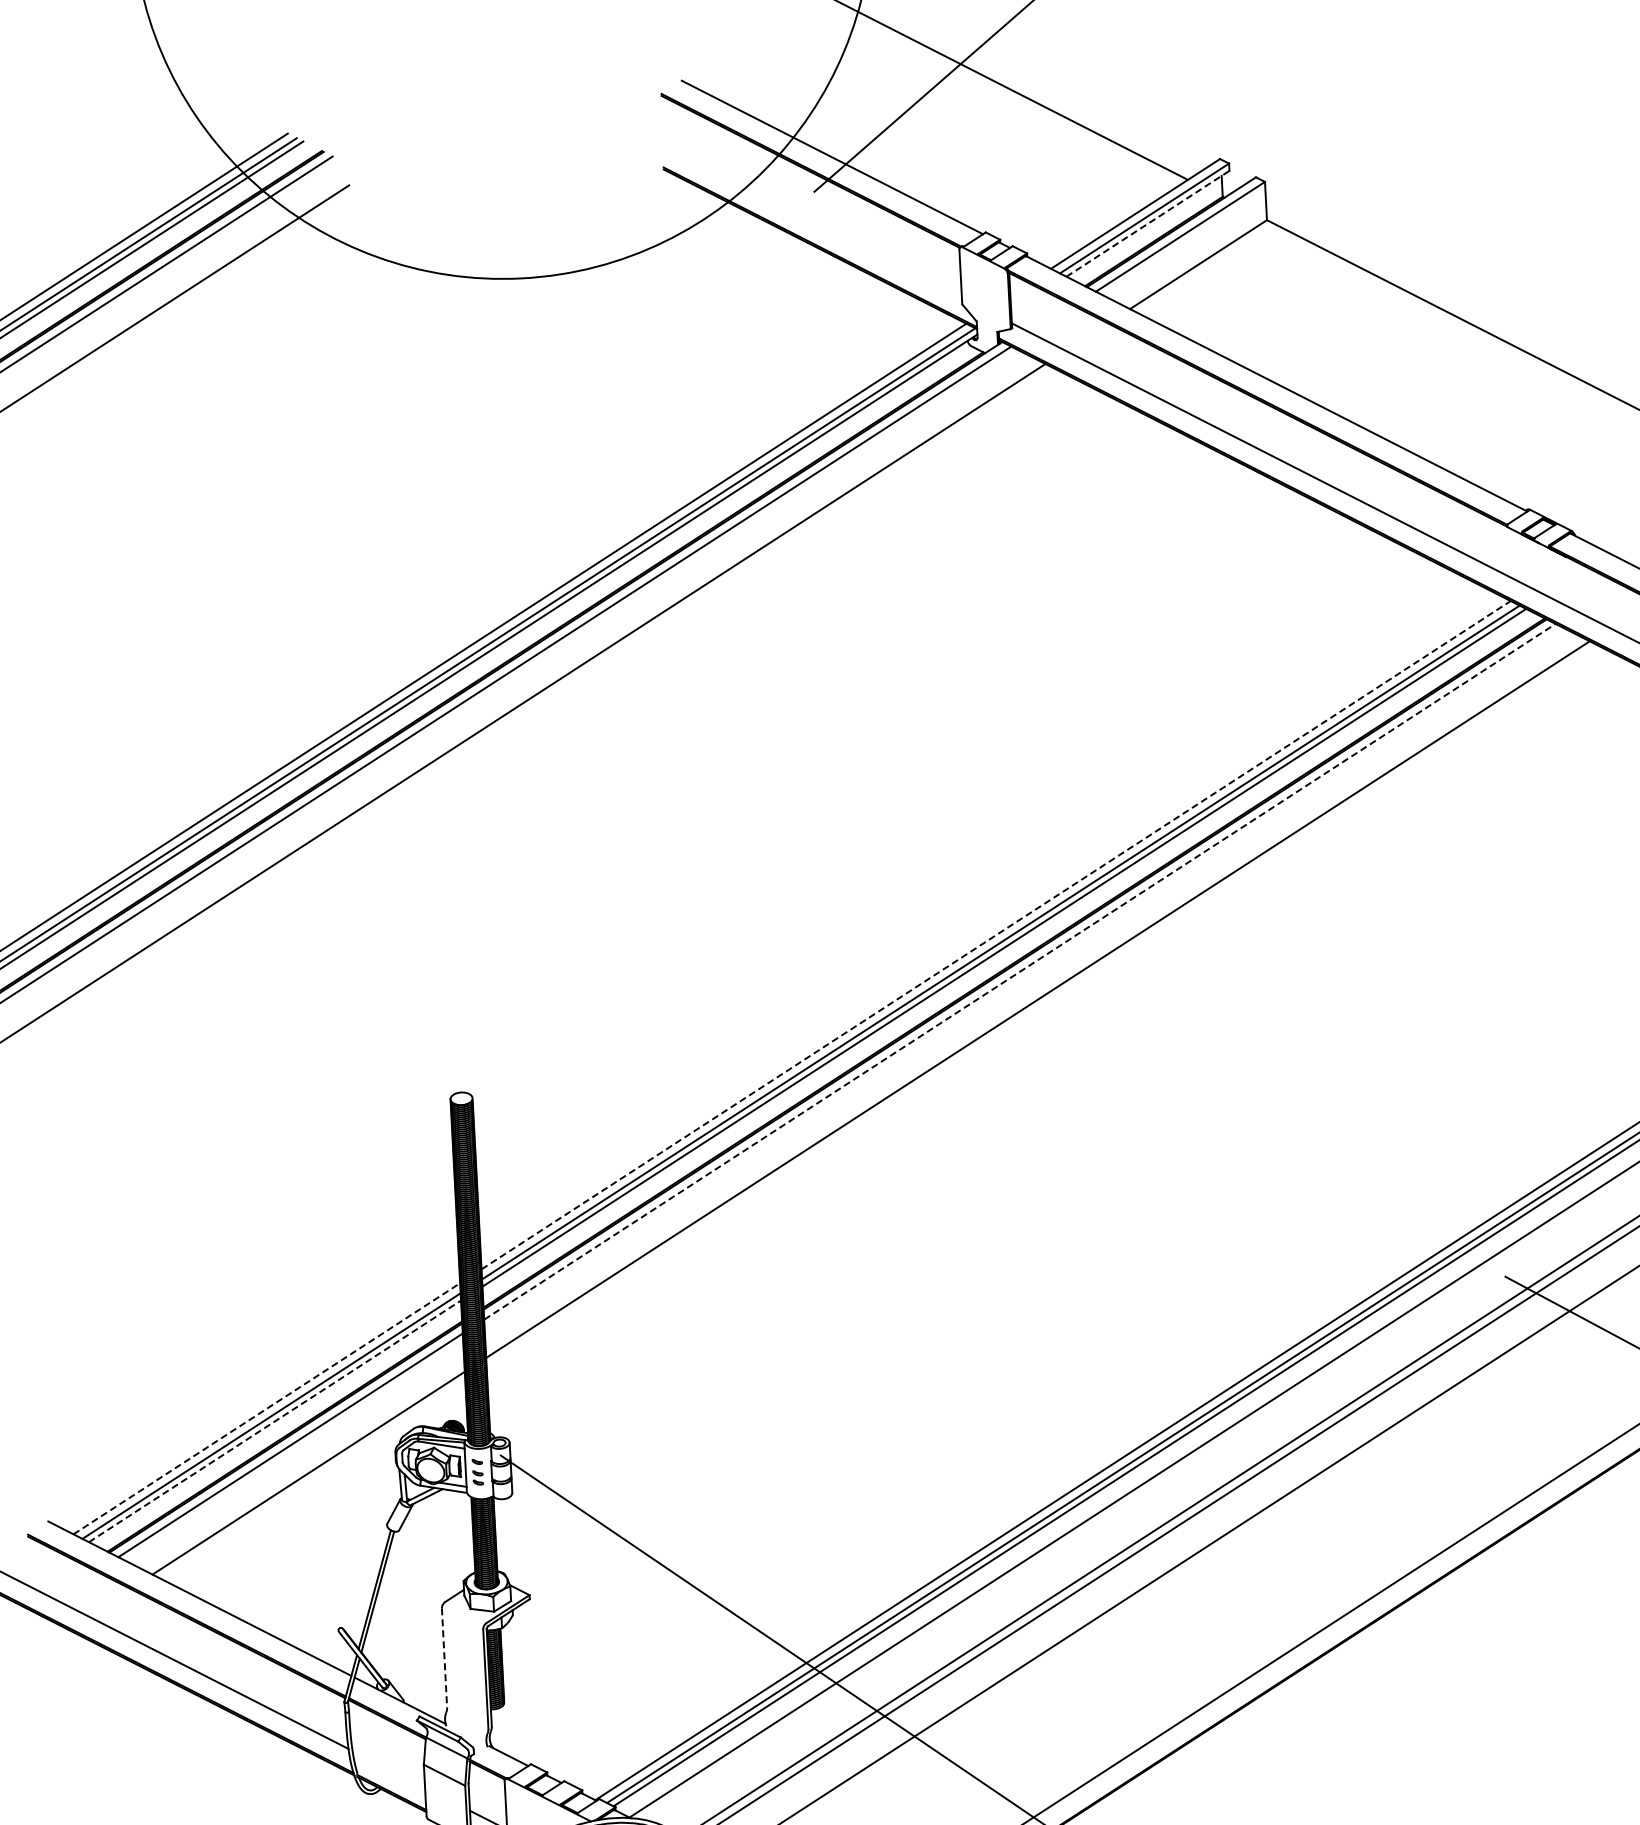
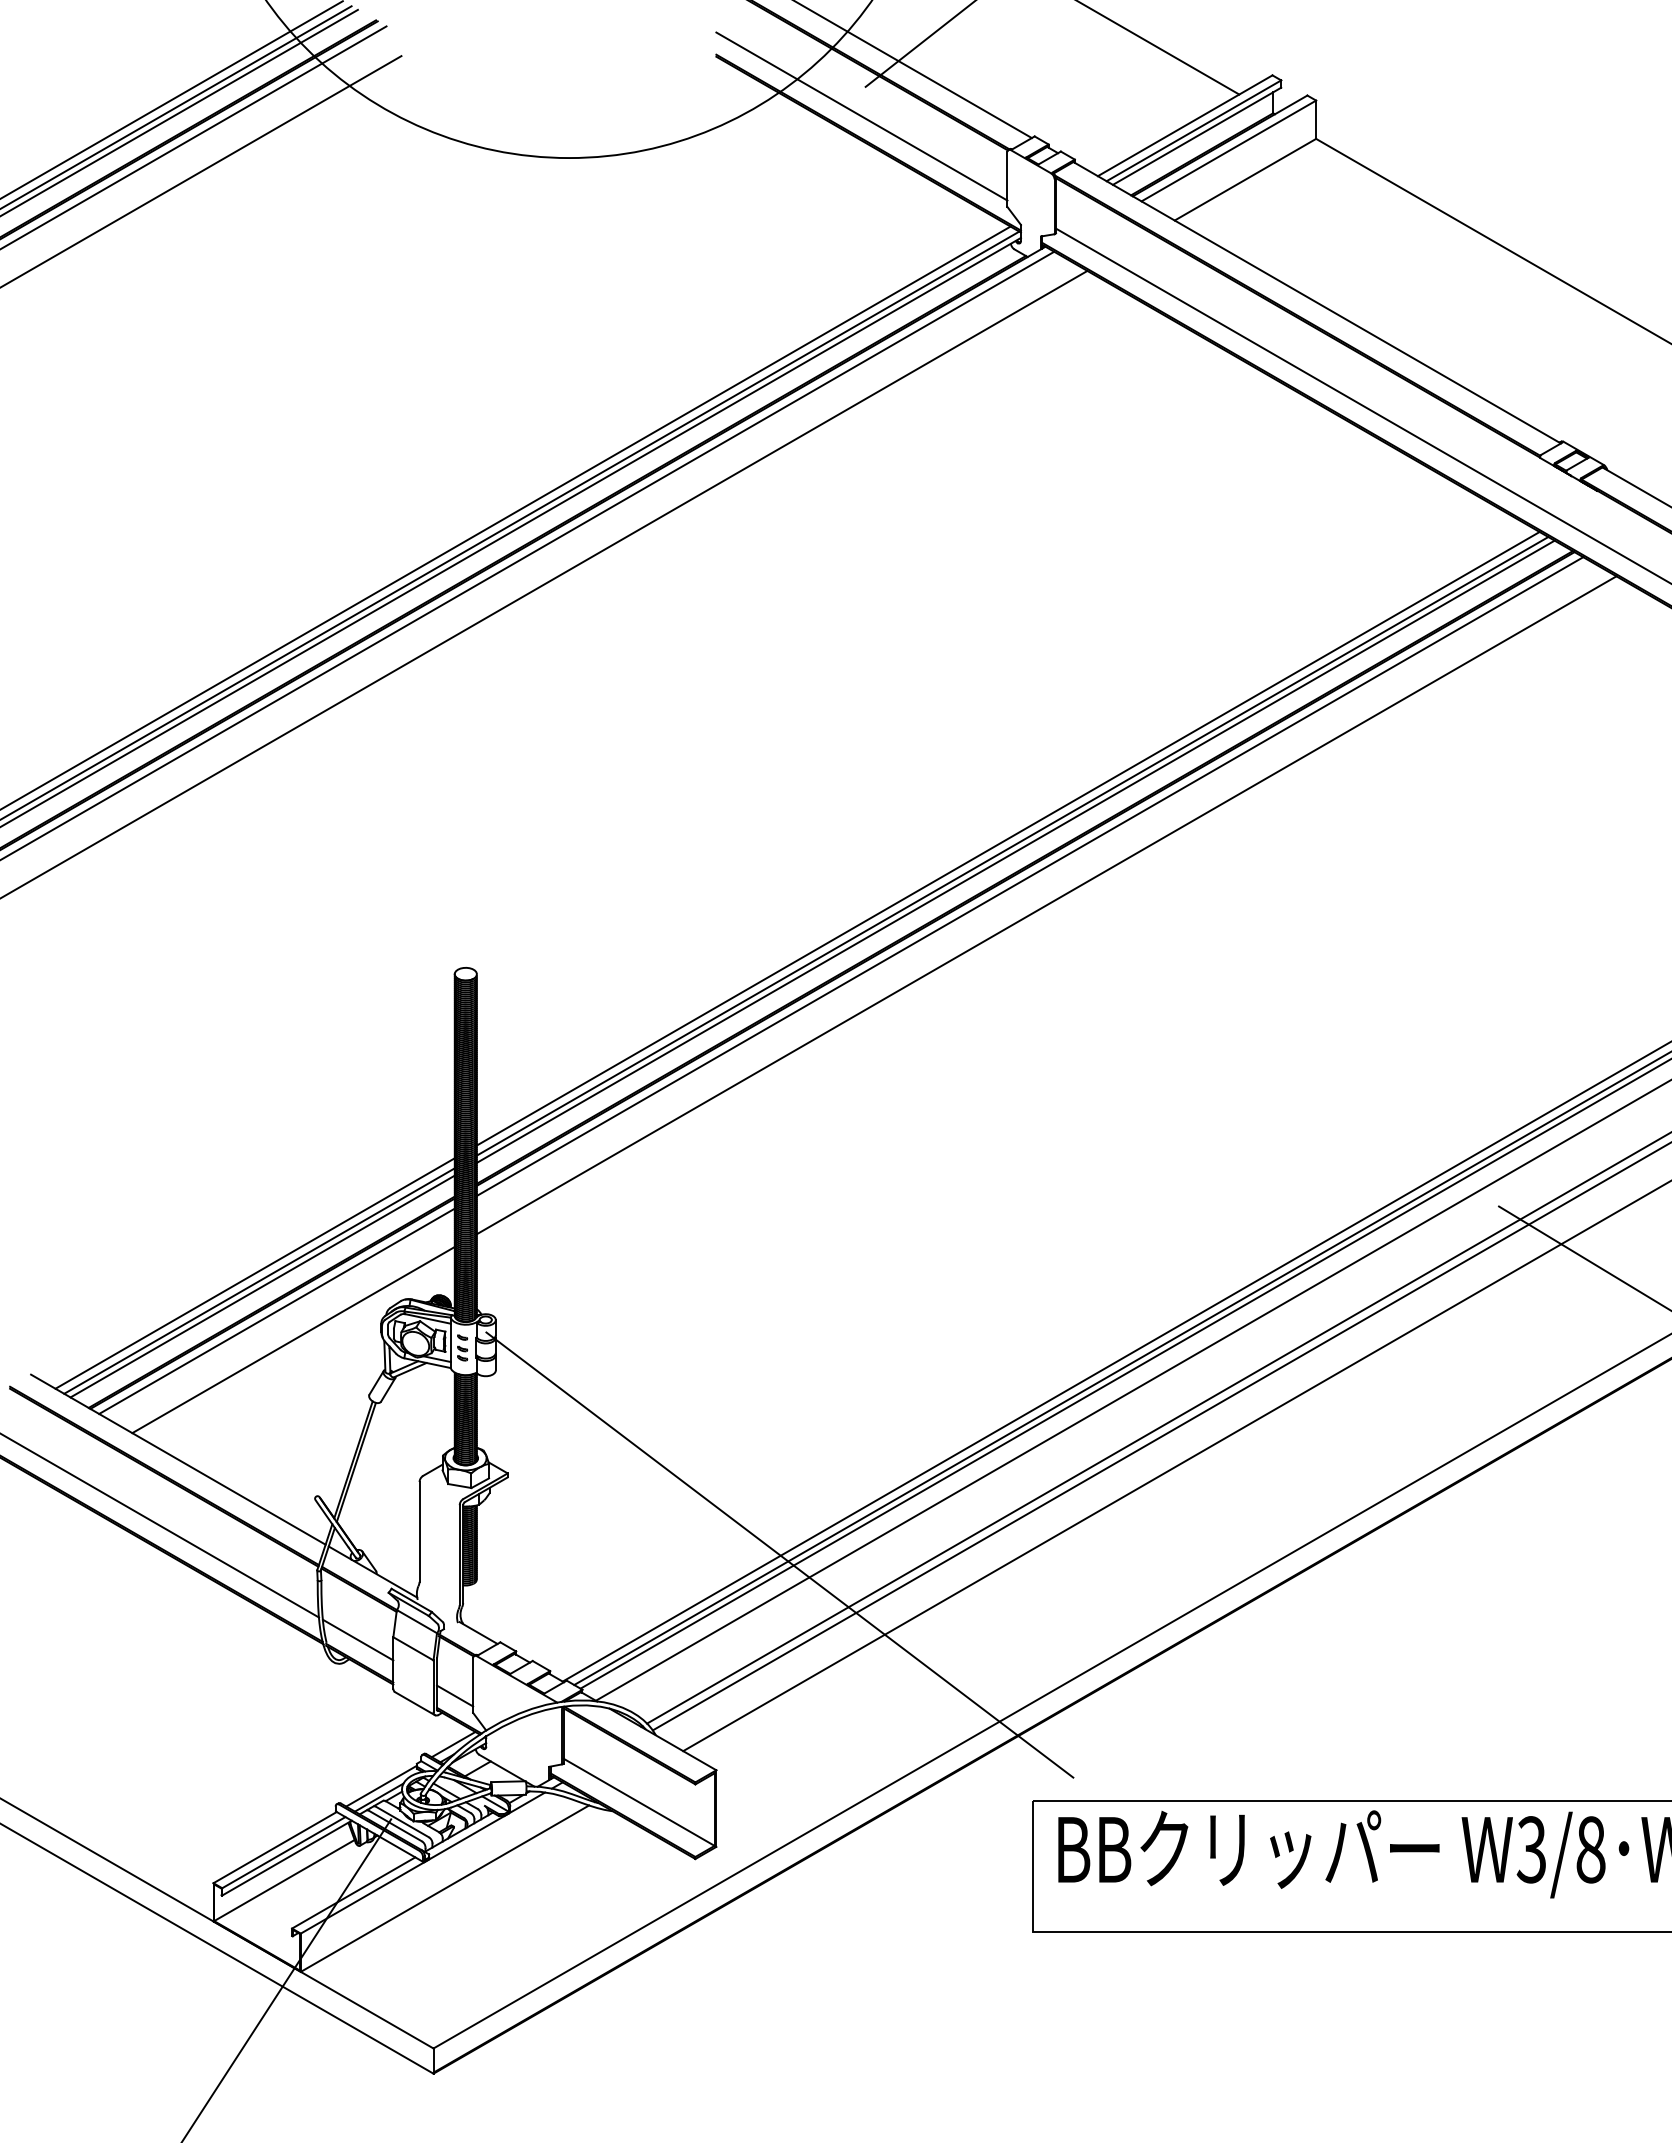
line: (811, 221) -> (861, 116), added
line: (1148, 223) -> (1197, 136), dashed -> solid
line: (996, 934) -> (1008, 838), dashed -> solid
line: (1020, 971) -> (1030, 876), dashed -> solid
line: (267, 1408) -> (255, 1273), dashed -> solid
line: (274, 1421) -> (262, 1286), dashed -> solid
line: (444, 1657) -> (419, 1531), dashed -> solid
line: (388, 1768) -> (357, 1639), added

